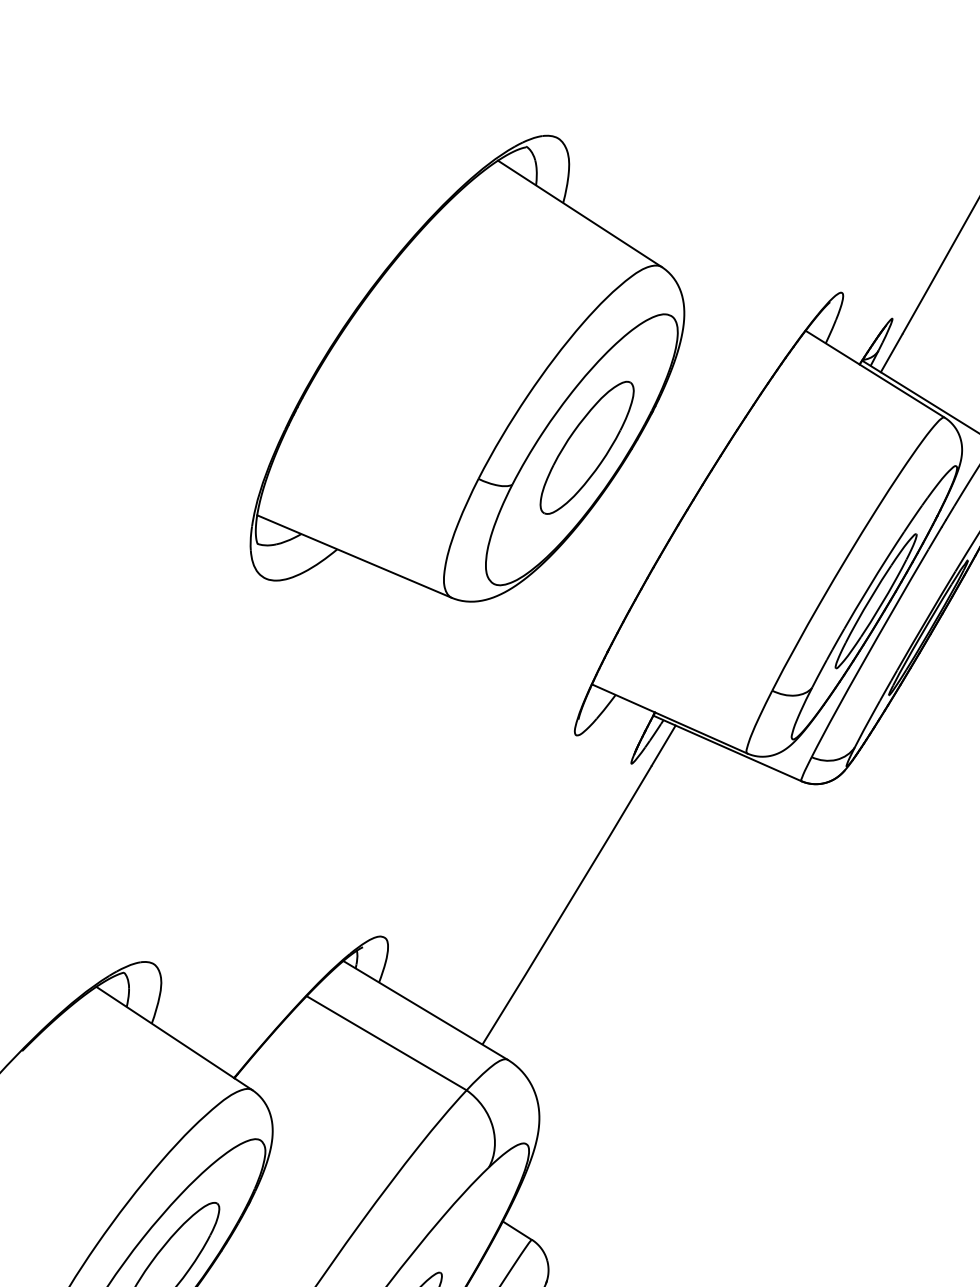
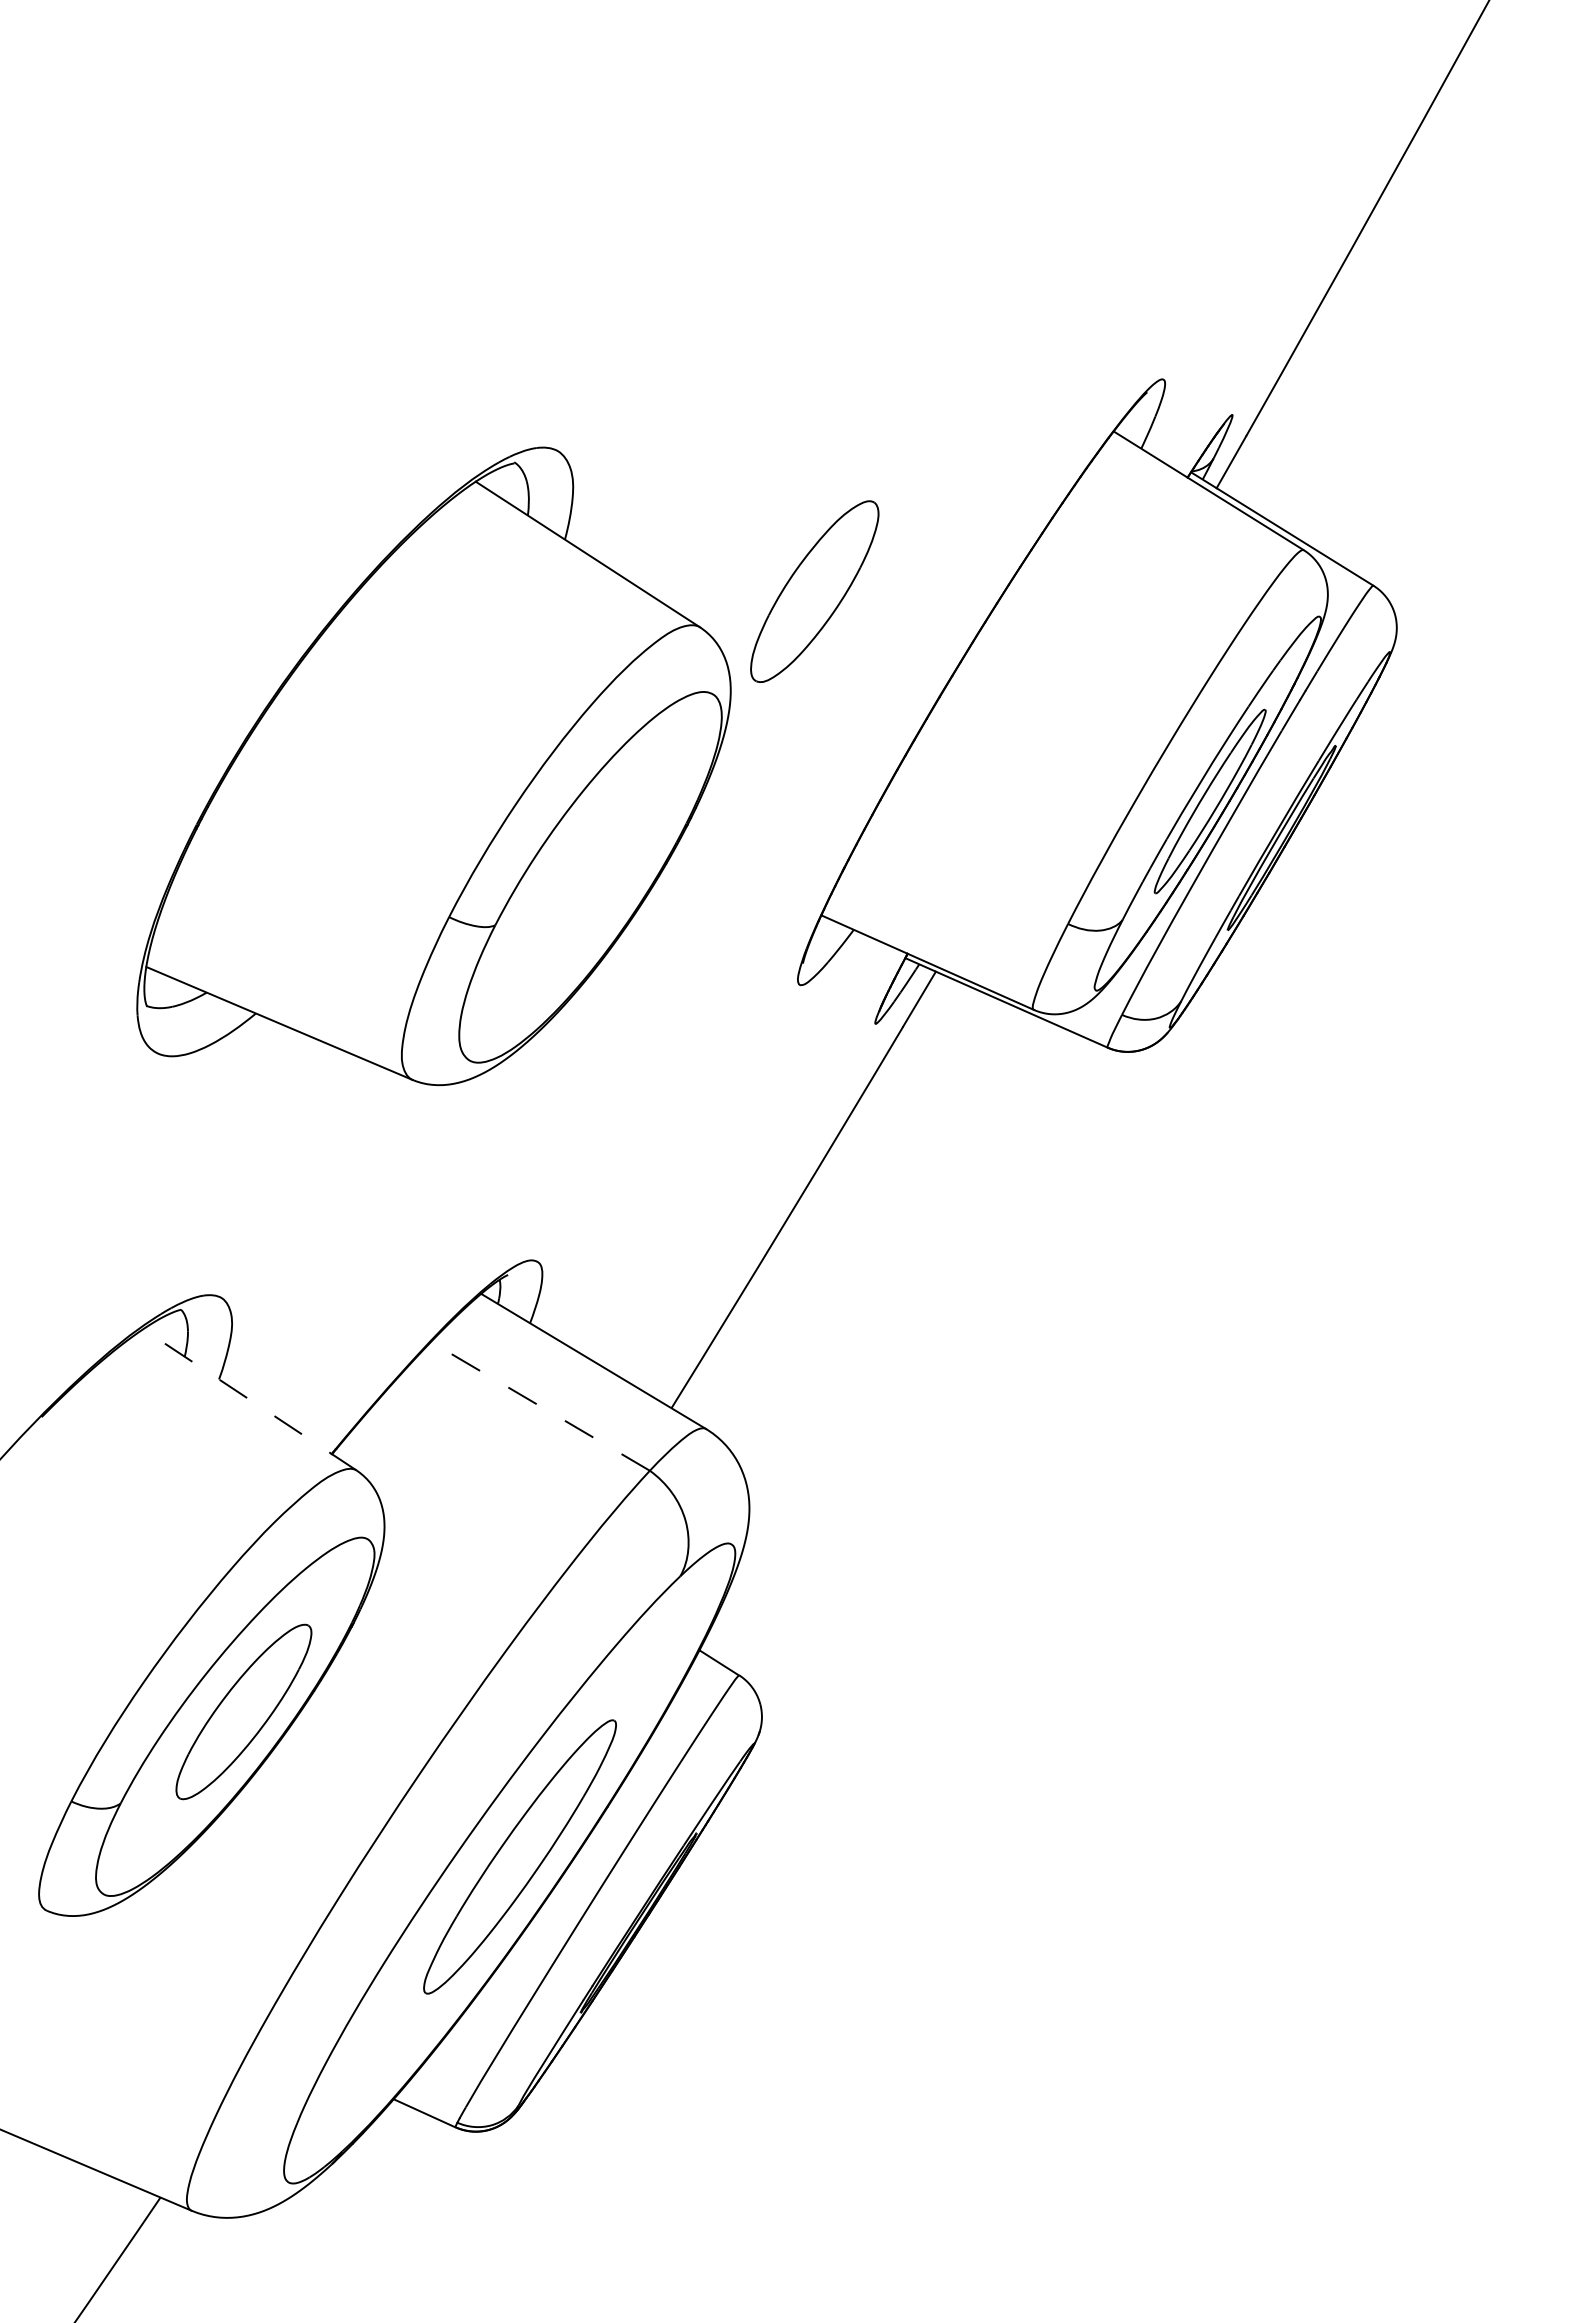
part: (467, 368) -> (433, 766), moved
line: (174, 1038) -> (249, 1399), solid -> dashed
line: (385, 1043) -> (539, 1406), solid -> dashed

